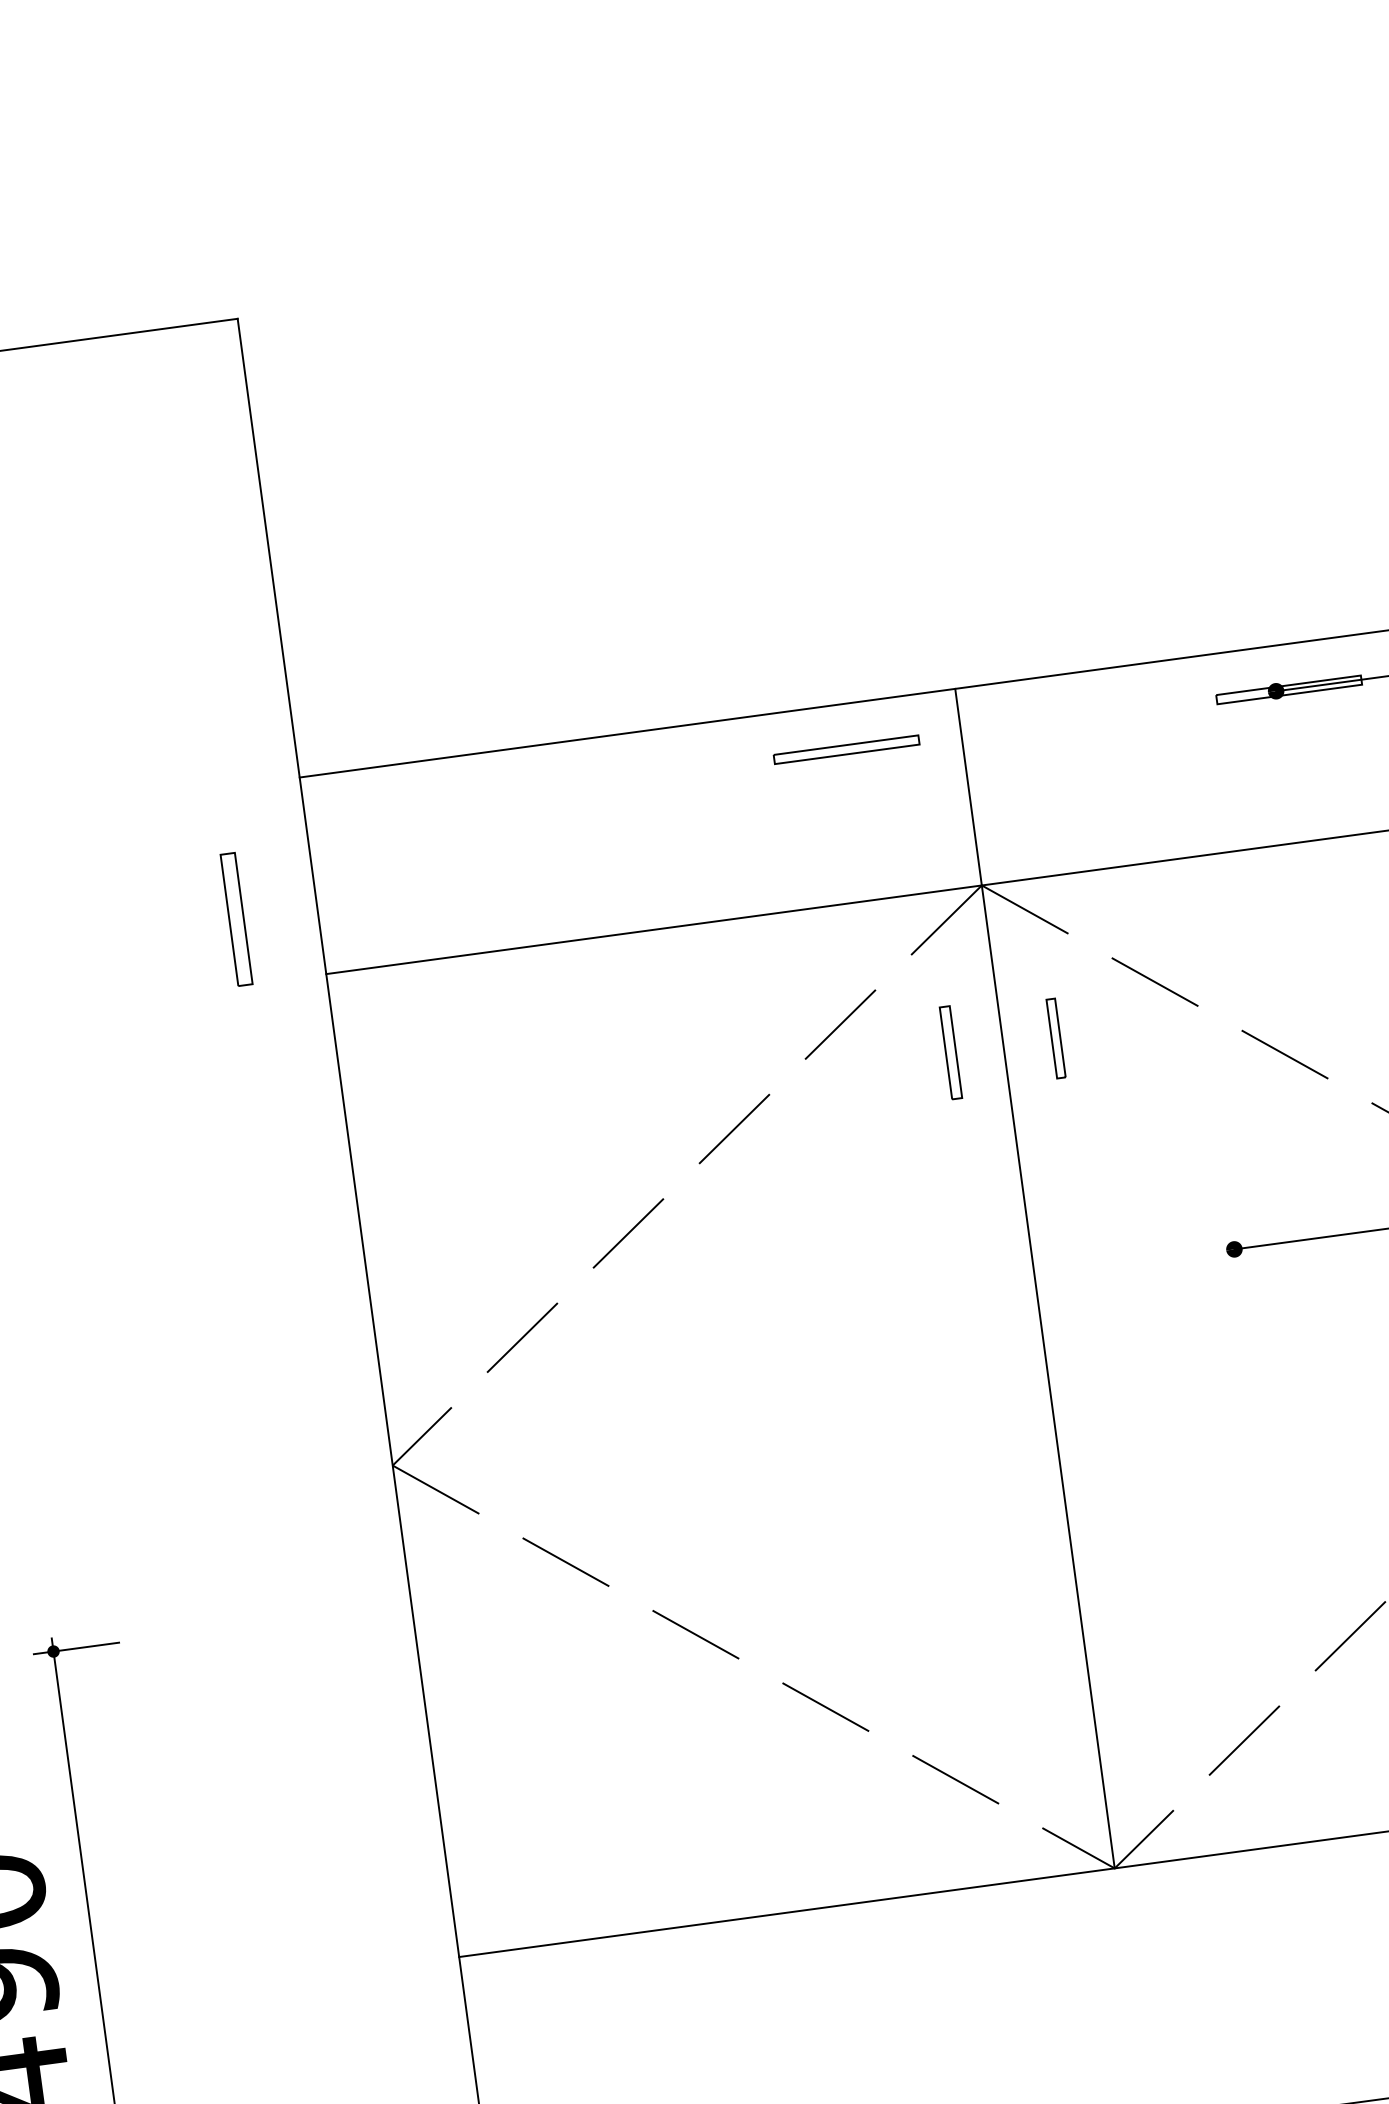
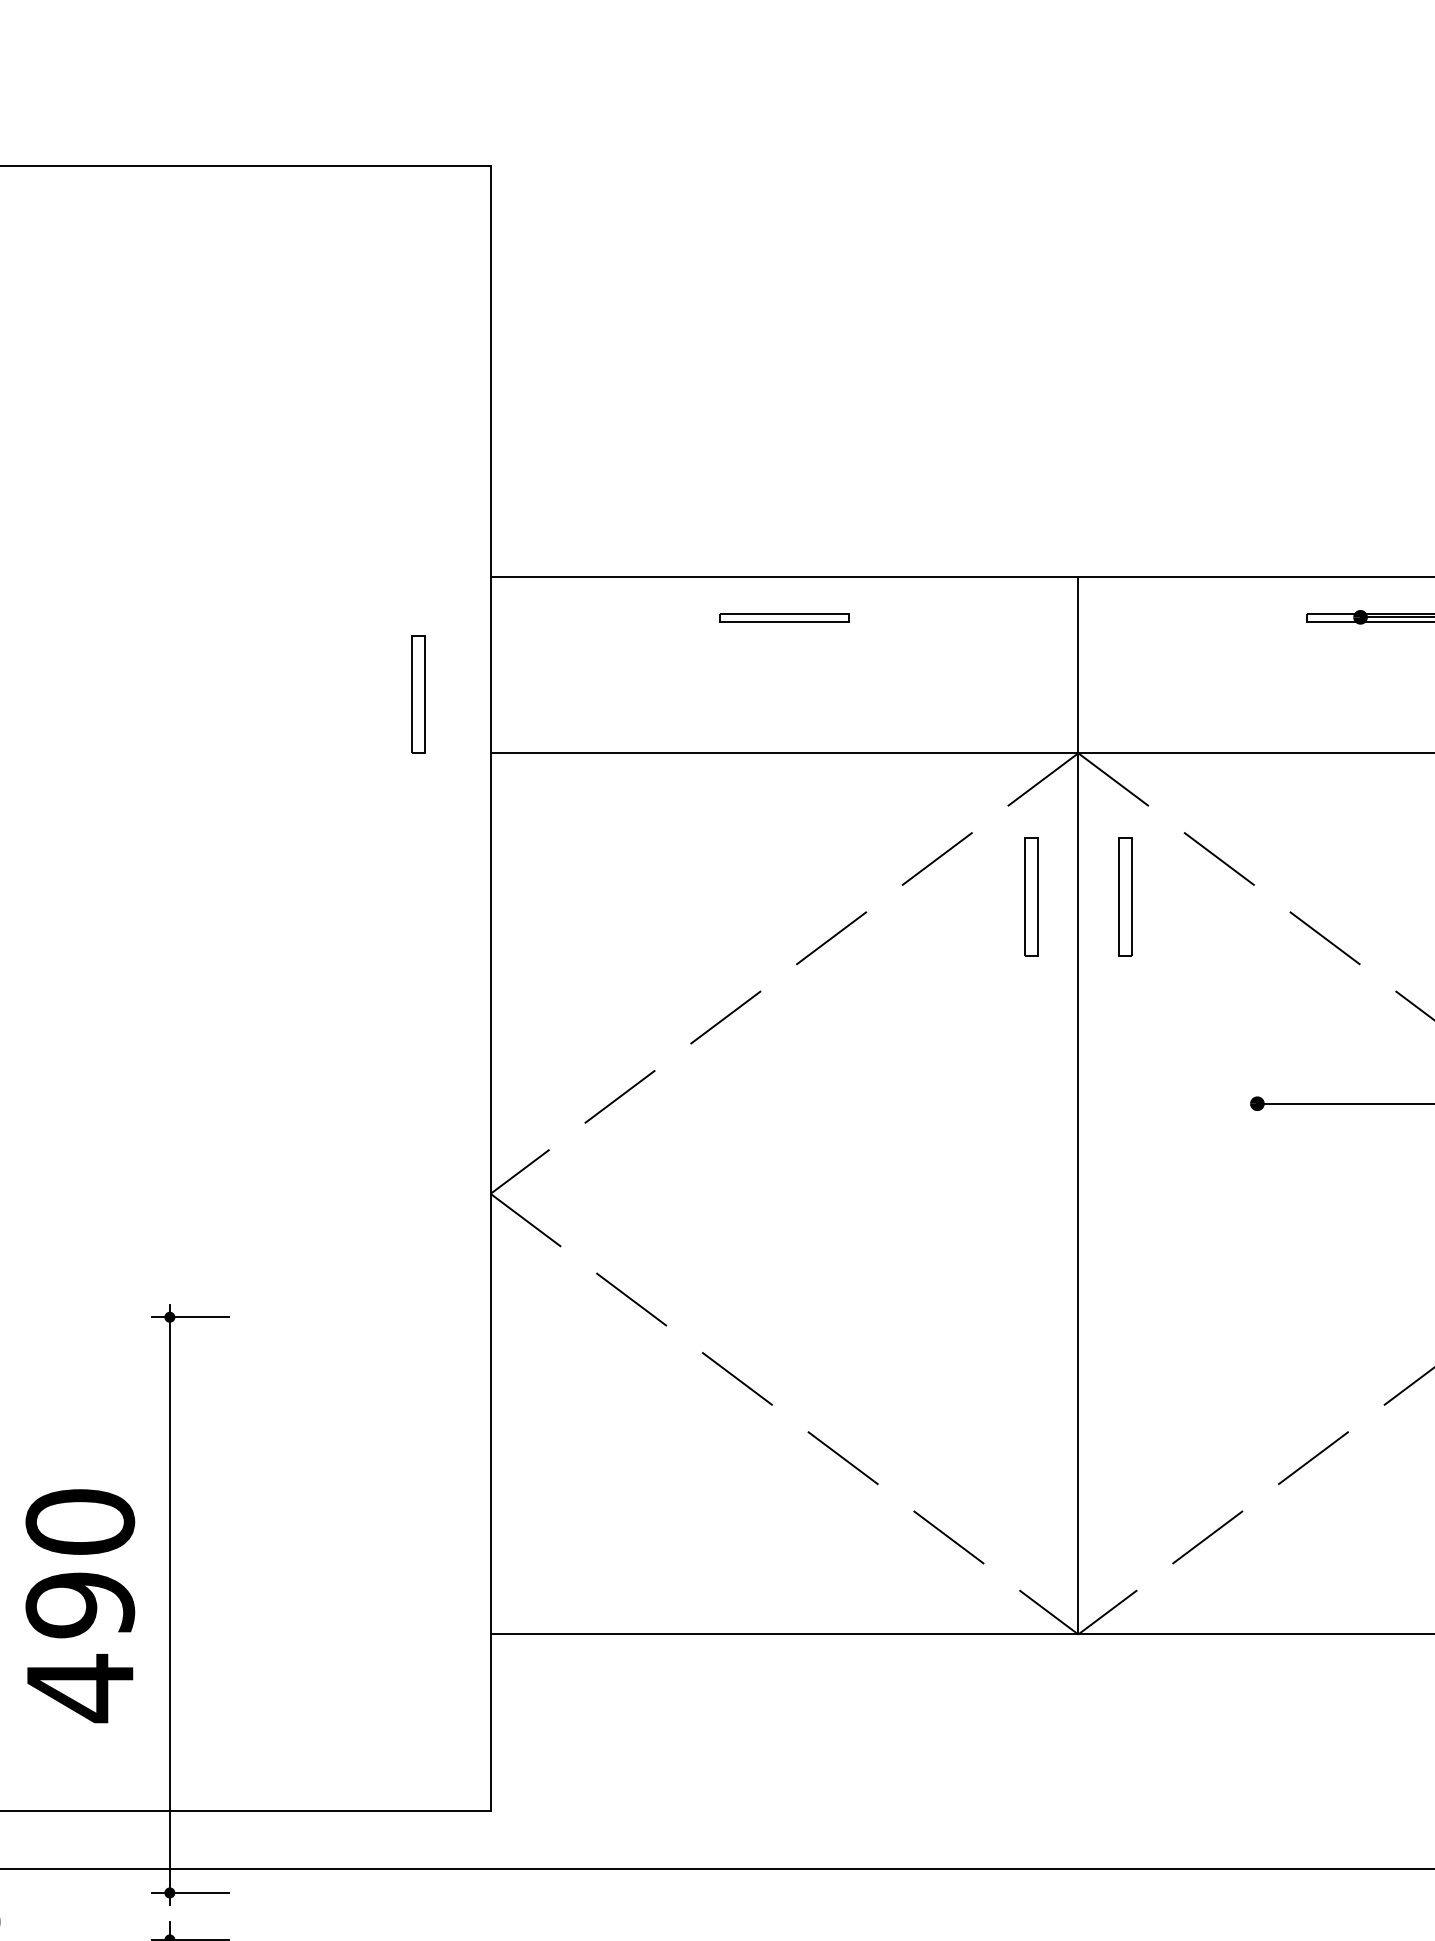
part: (846, 749) -> (784, 617), moved
part: (1056, 1038) -> (1125, 896), size x1.67
part: (951, 1052) -> (1031, 896), size x1.43

